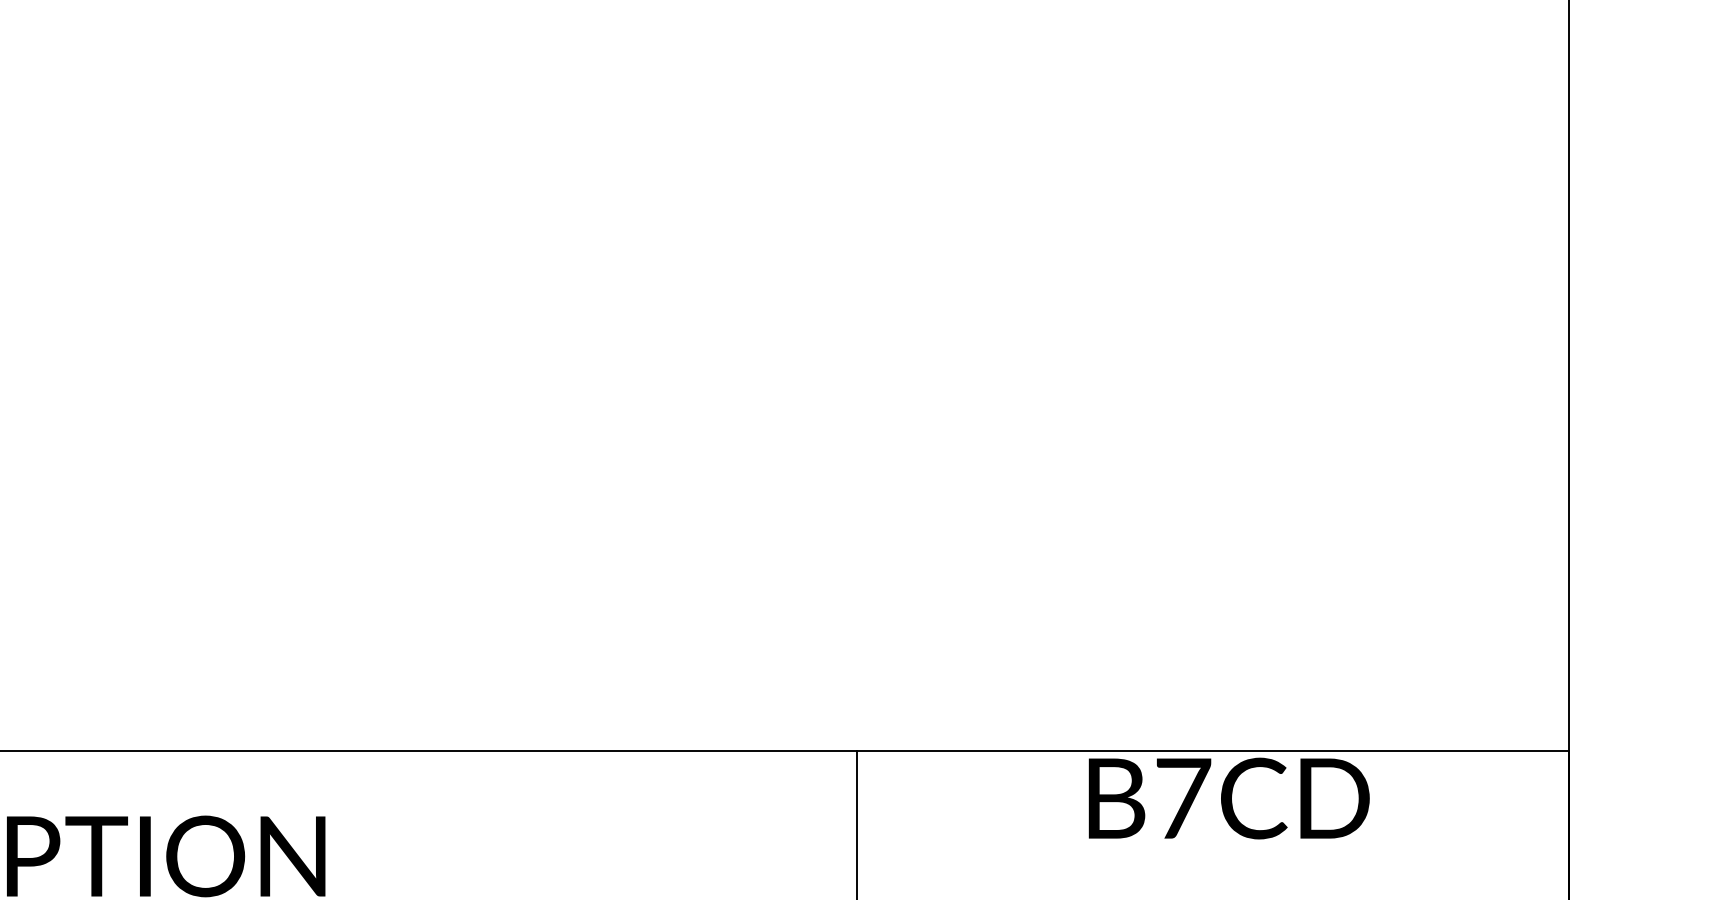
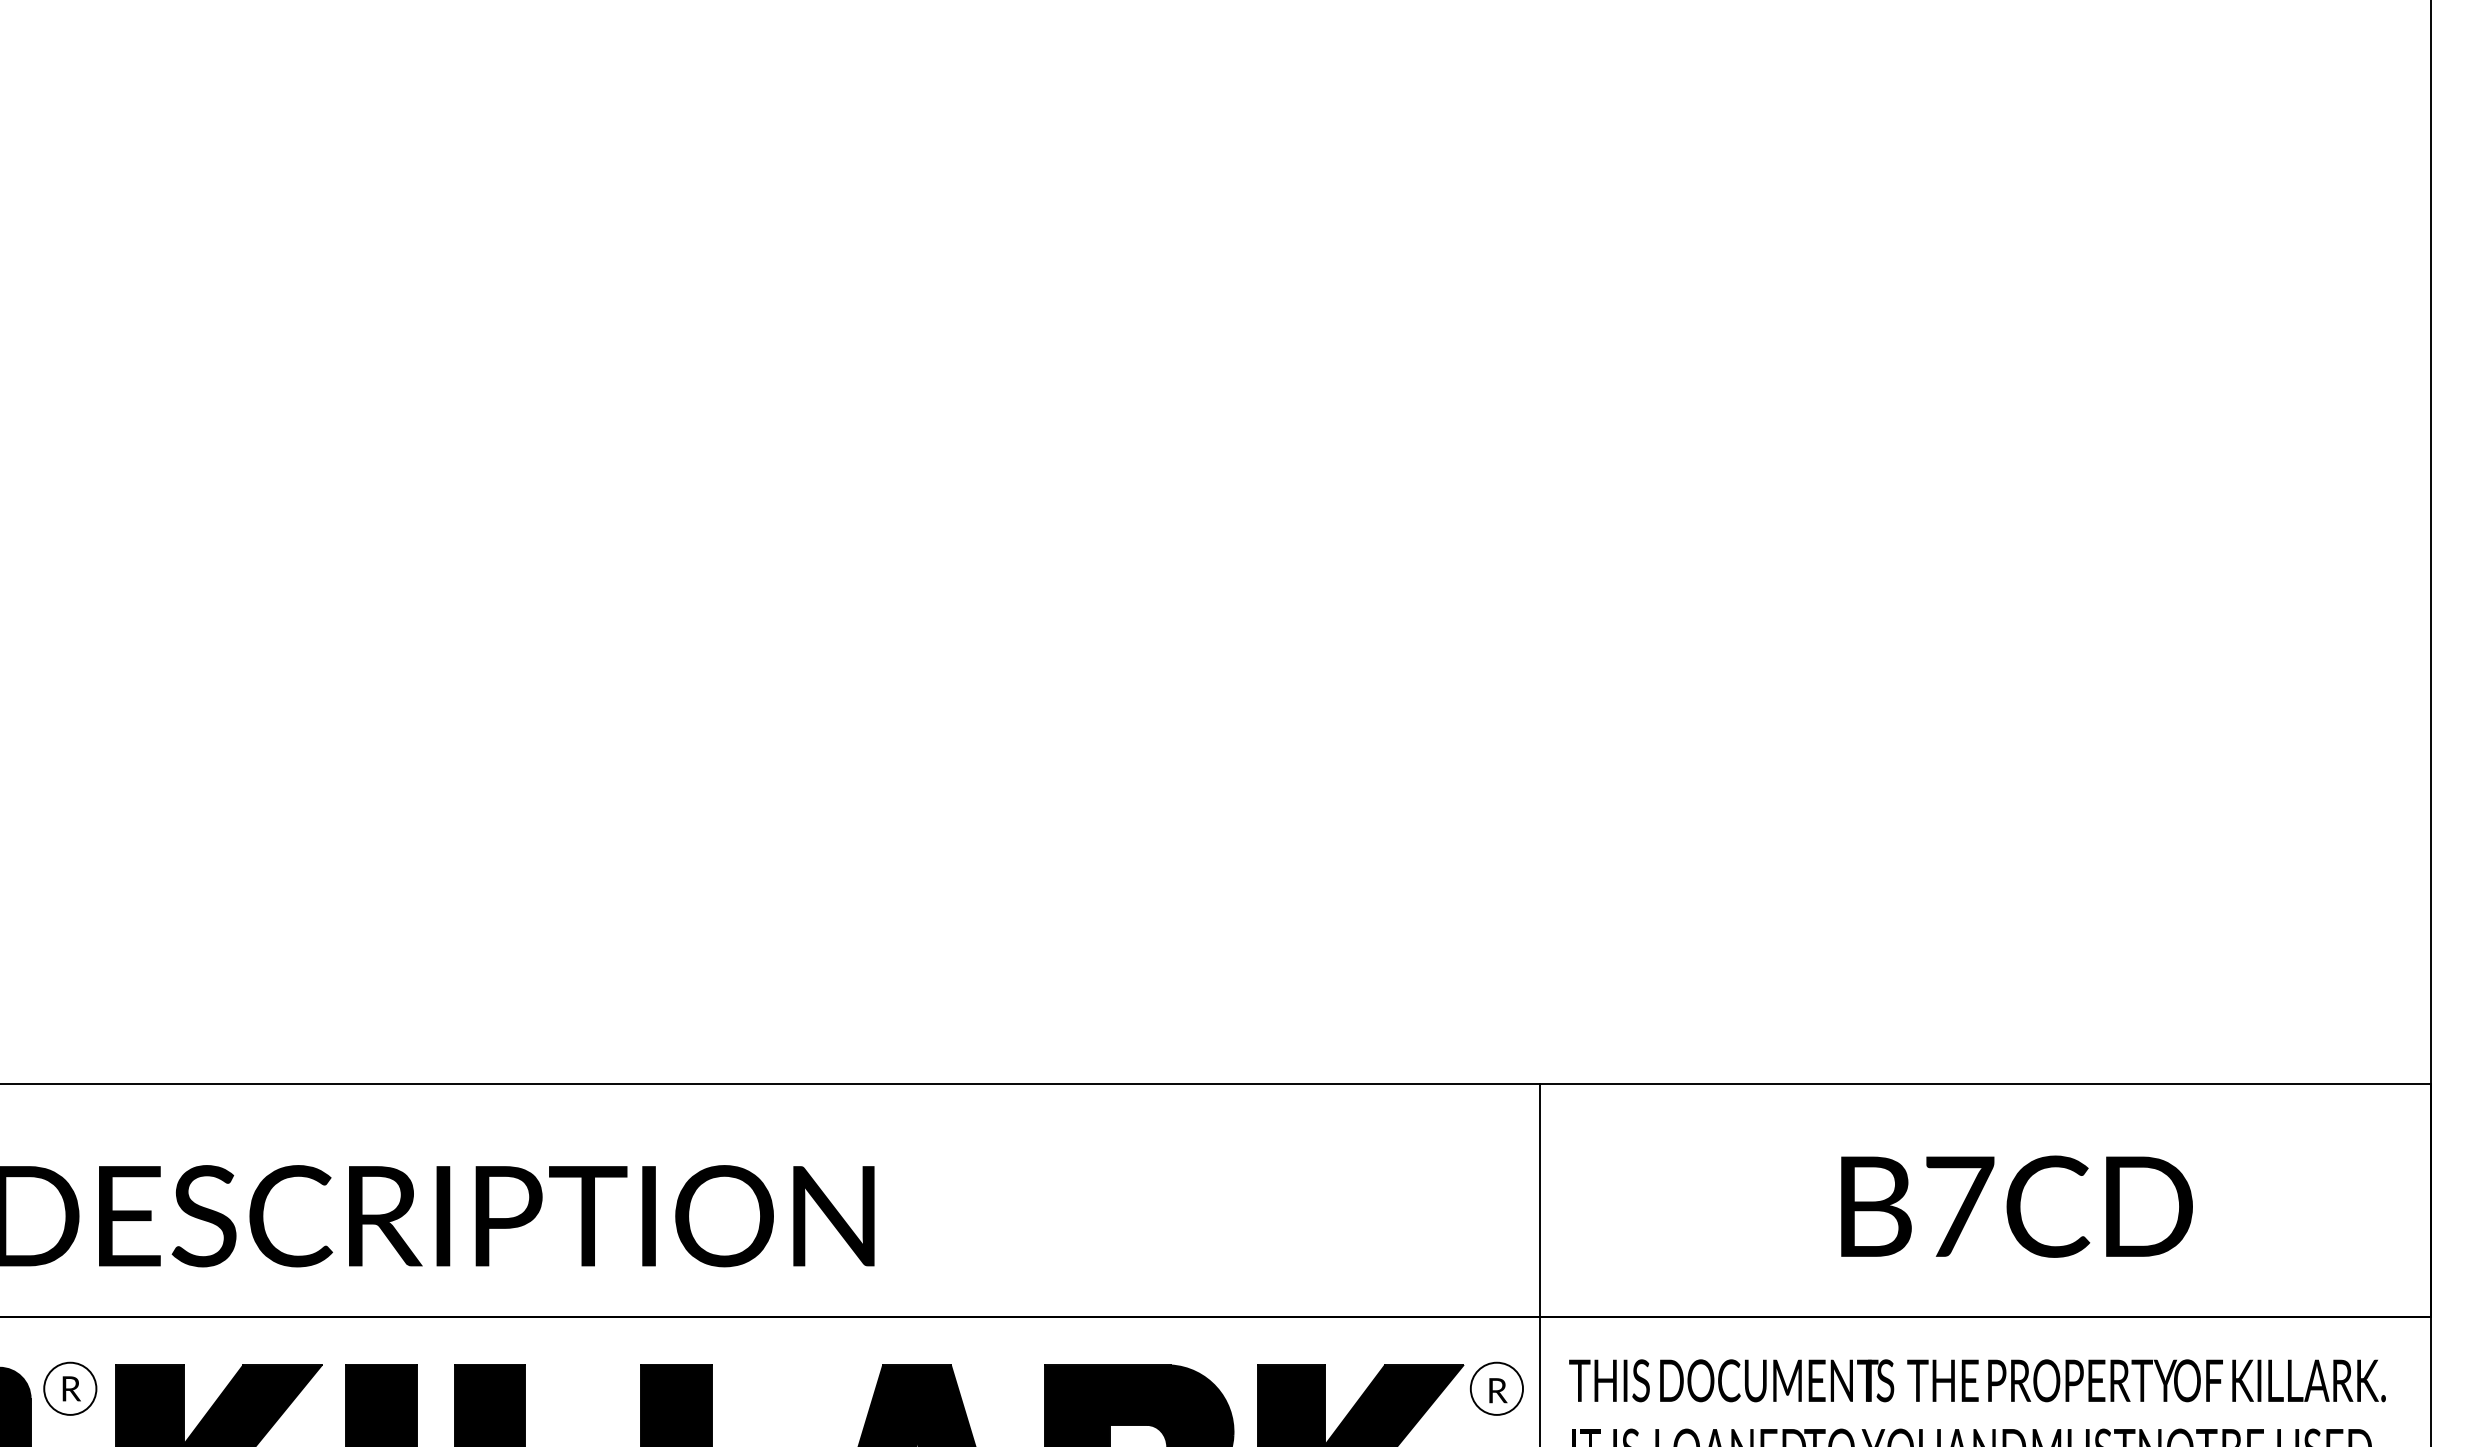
text: (1228, 798) -> (2016, 1206), moved

